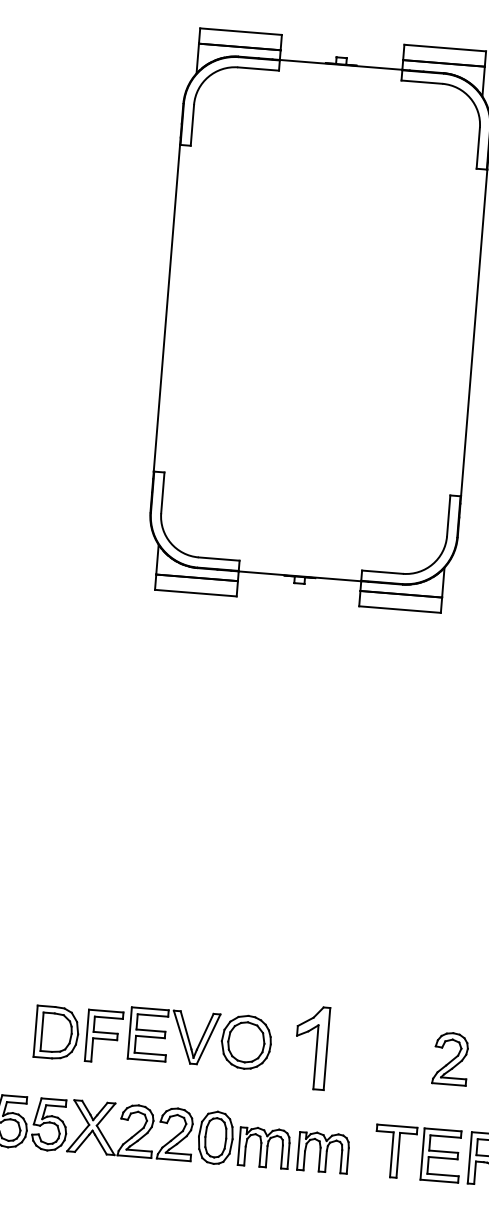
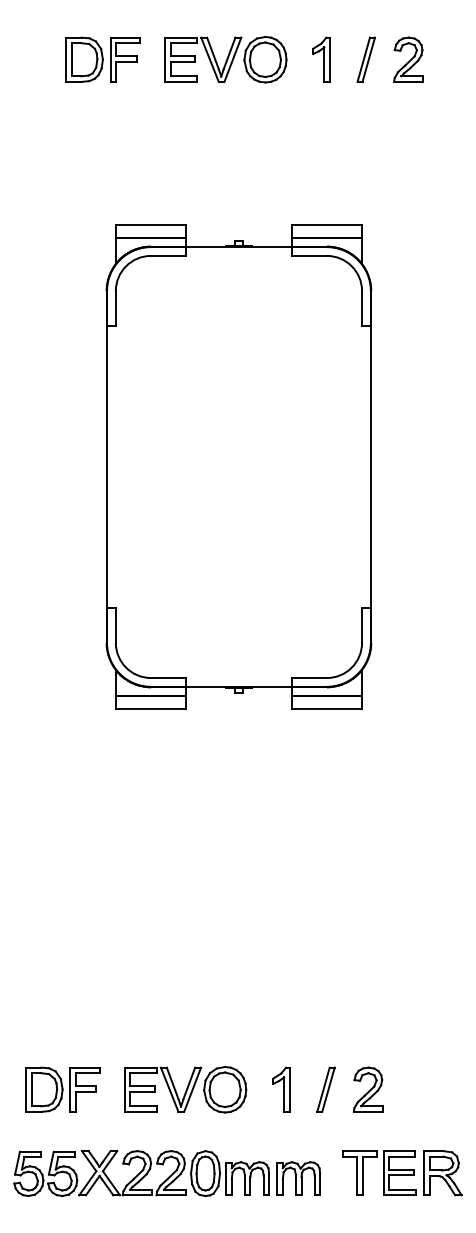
part: (77, 1034) -> (62, 1089), moved
part: (311, 1047) -> (281, 1089), size x0.62
part: (362, 1051) -> (325, 1089), added
part: (451, 1058) -> (368, 1089), moved

